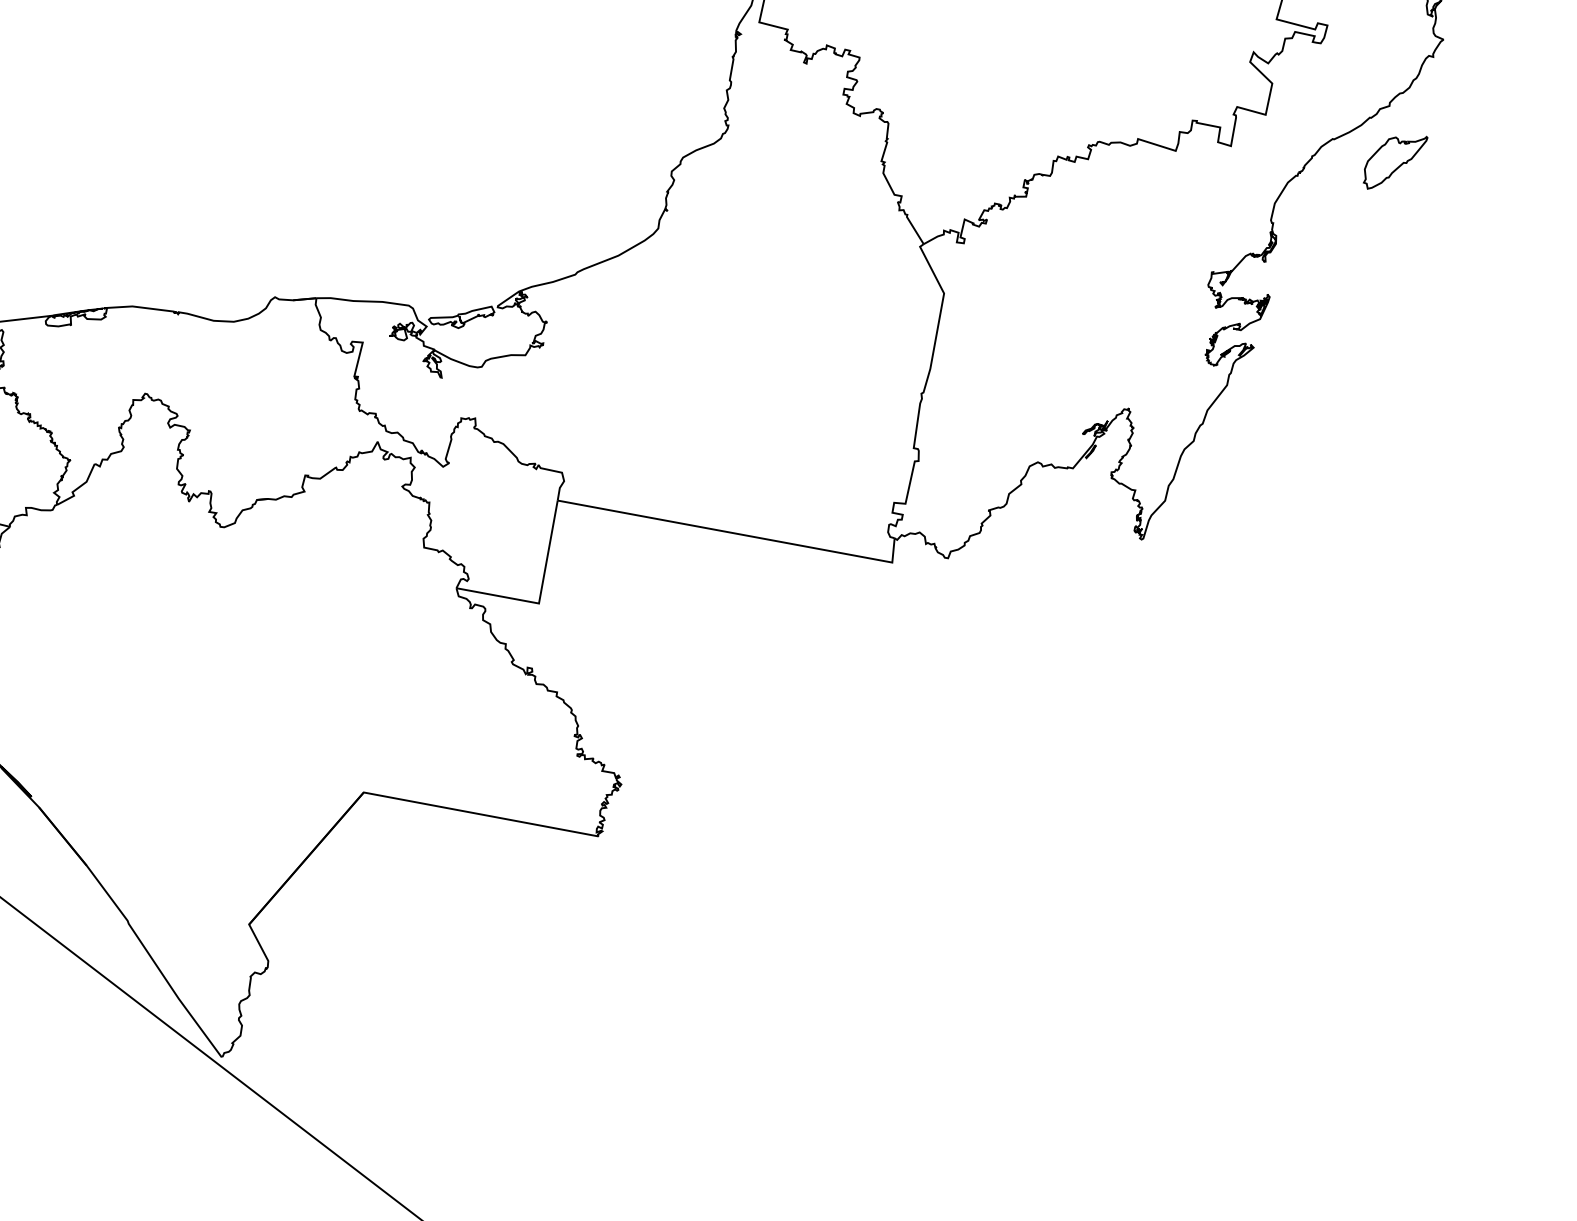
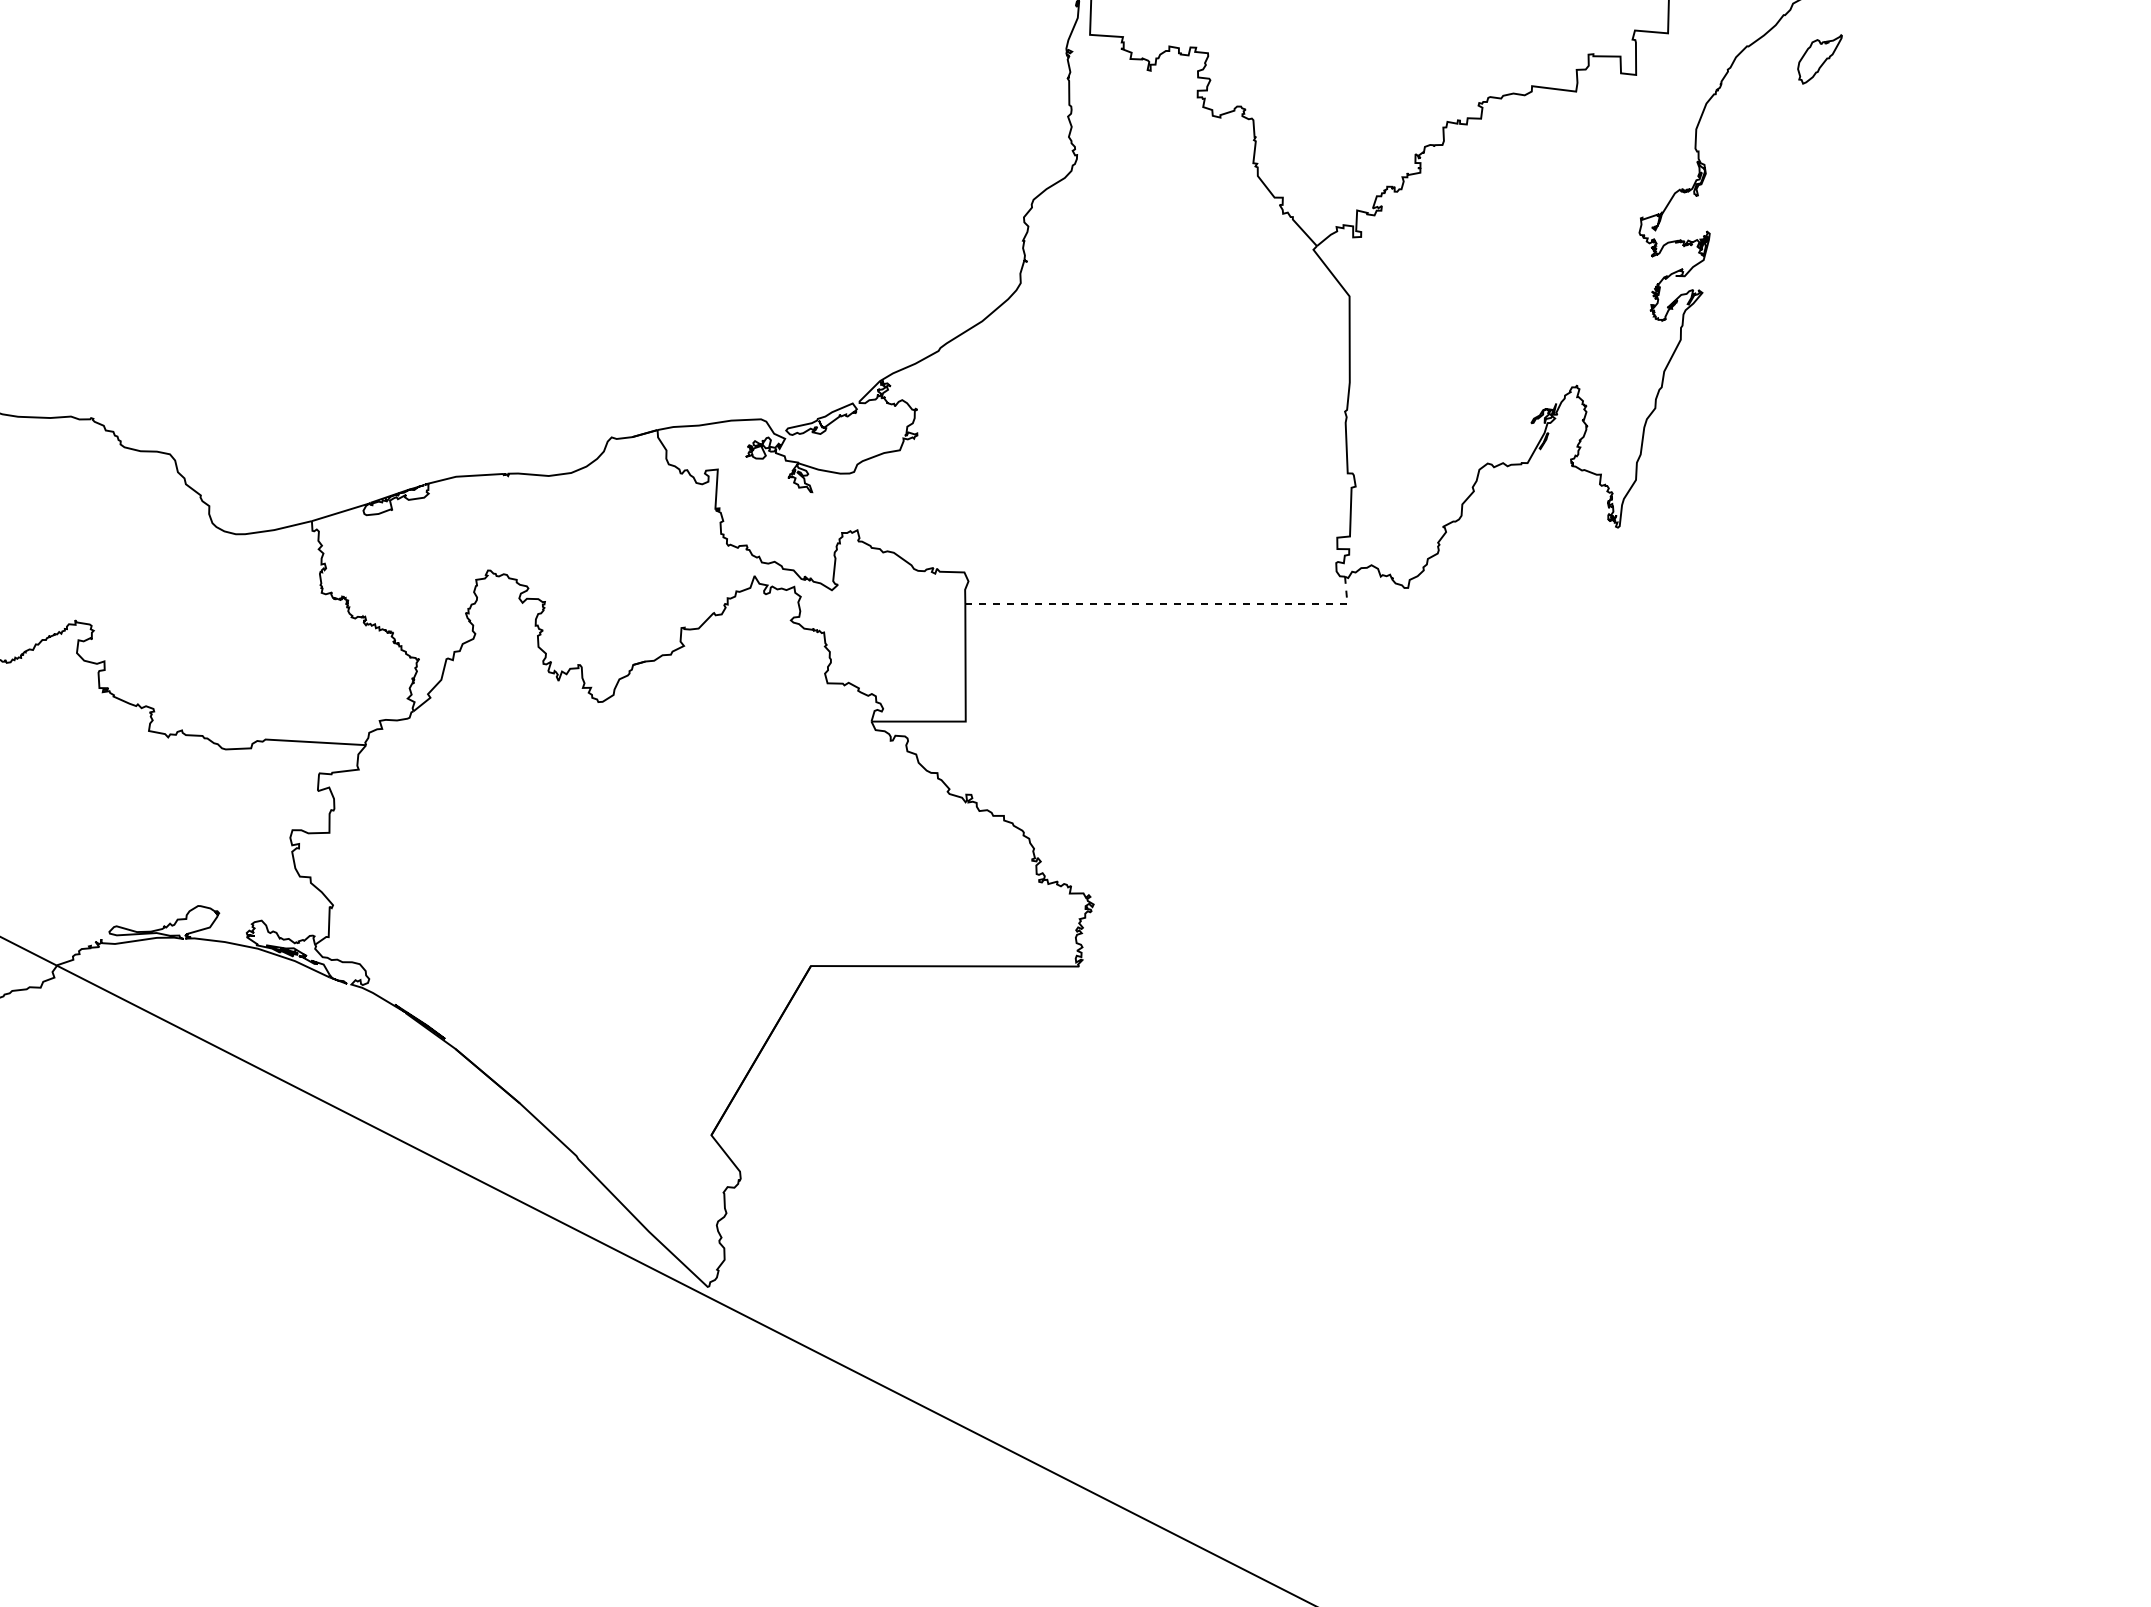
part: (1394, 162) -> (1819, 59), size x0.7
line: (737, 534) -> (1170, 604), solid -> dashed

